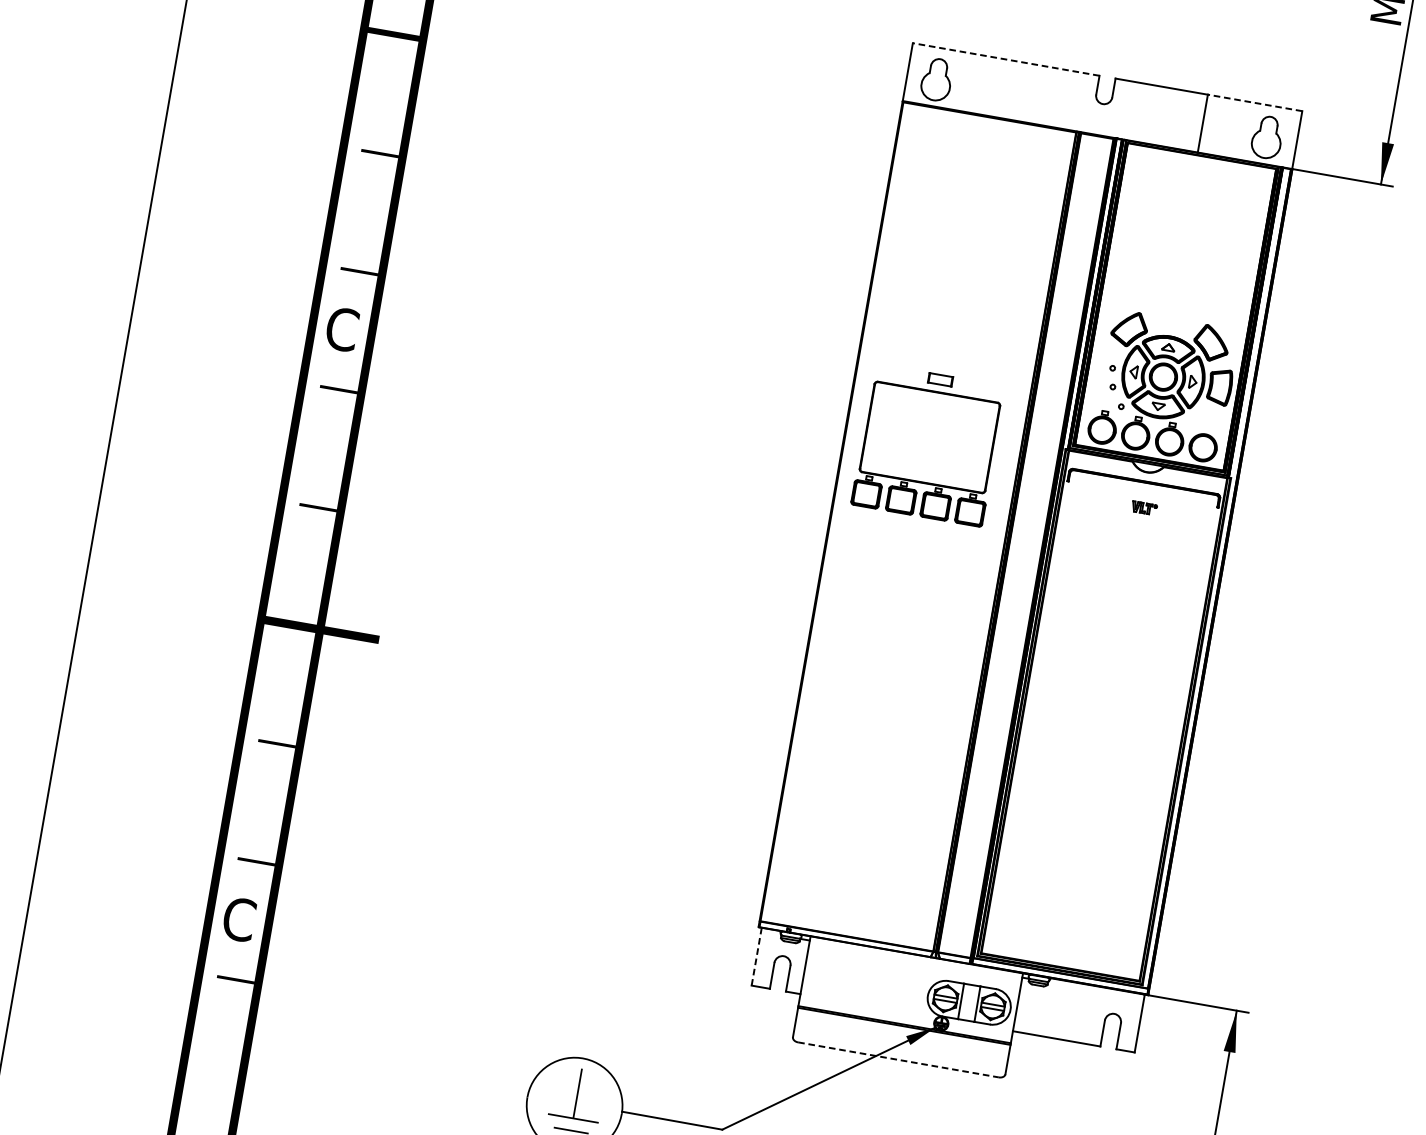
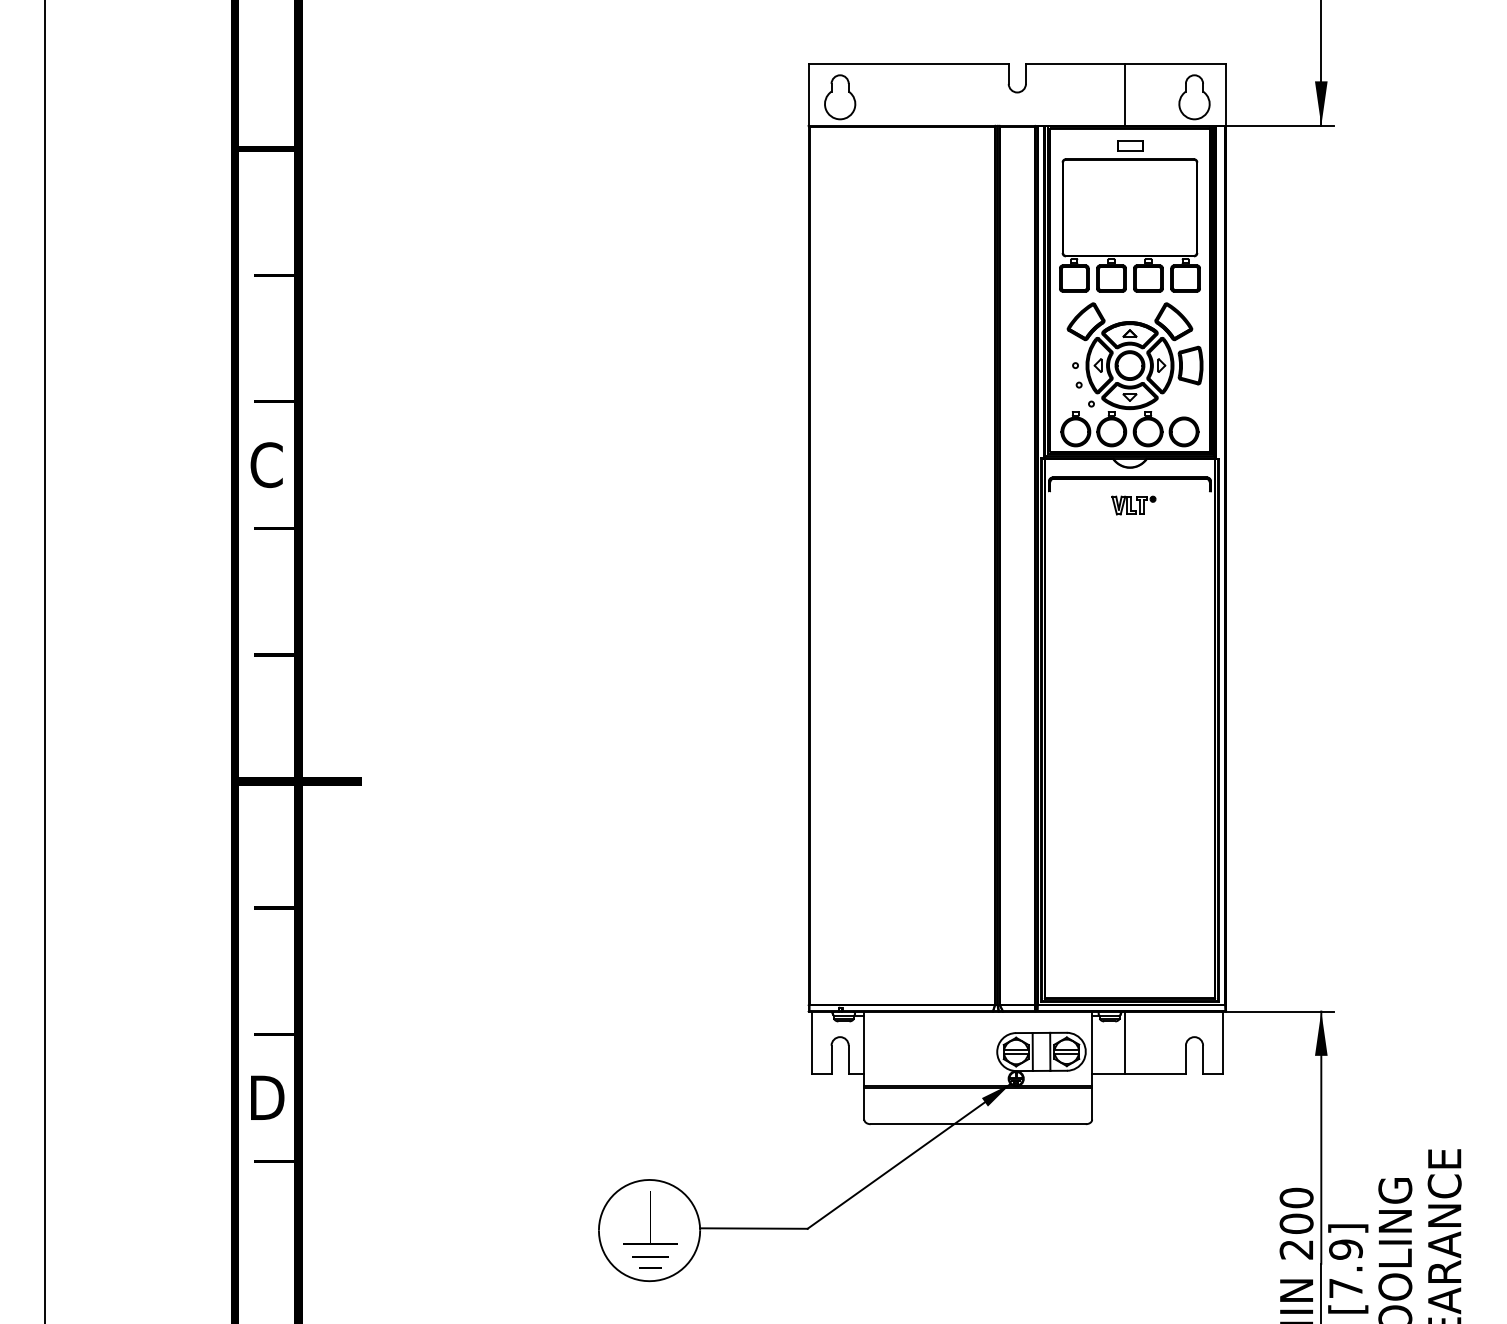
line: (1006, 59) -> (908, 63), dashed -> solid
line: (1255, 102) -> (1175, 63), dashed -> solid
part: (928, 445) -> (1129, 216), moved
part: (1143, 508) -> (1133, 505), size x1.67
text: (239, 919) -> (267, 1097), C -> D
line: (756, 956) -> (811, 1042), dashed -> solid
line: (1048, 1007) -> (1124, 1042), added
line: (898, 1060) -> (978, 1124), dashed -> solid

